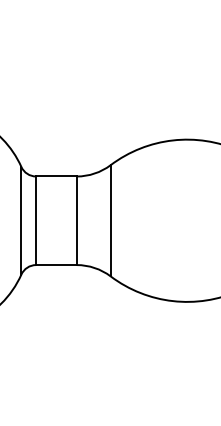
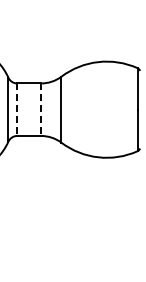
line: (36, 222) -> (17, 110), solid -> dashed
line: (77, 222) -> (41, 110), solid -> dashed

